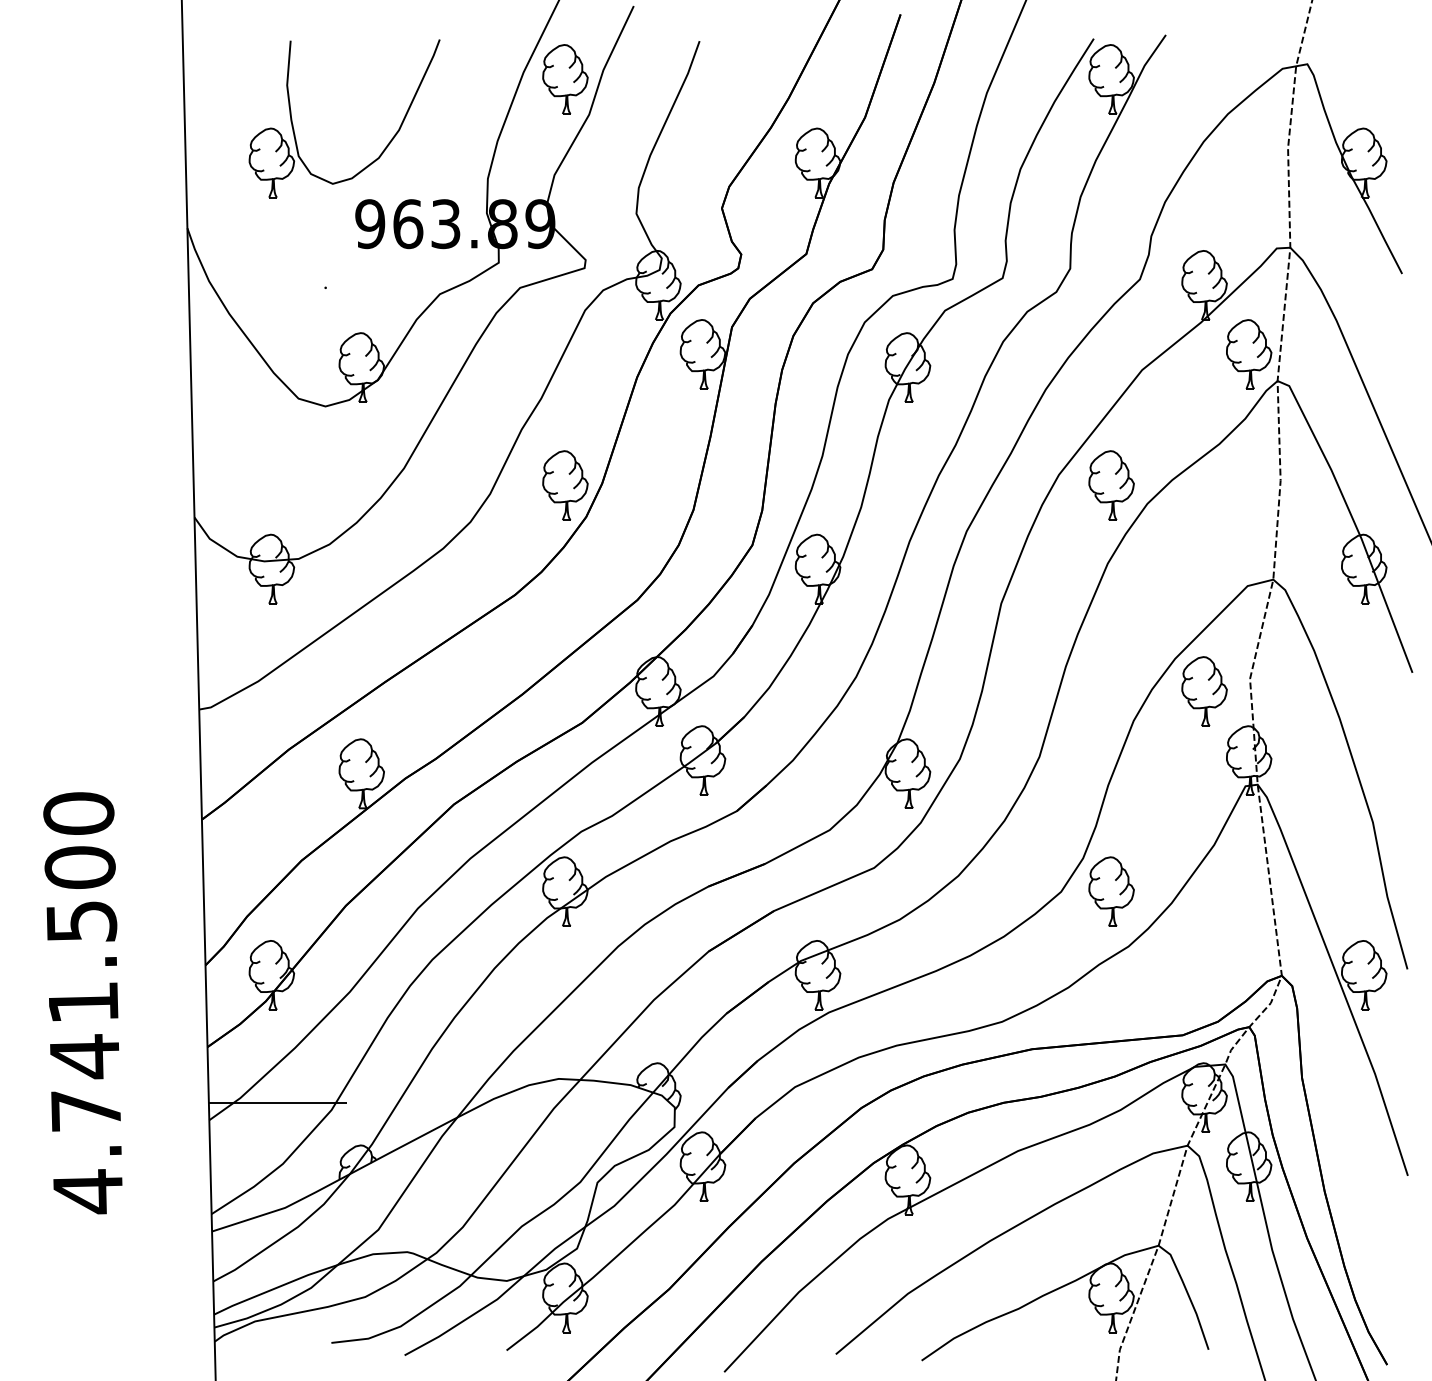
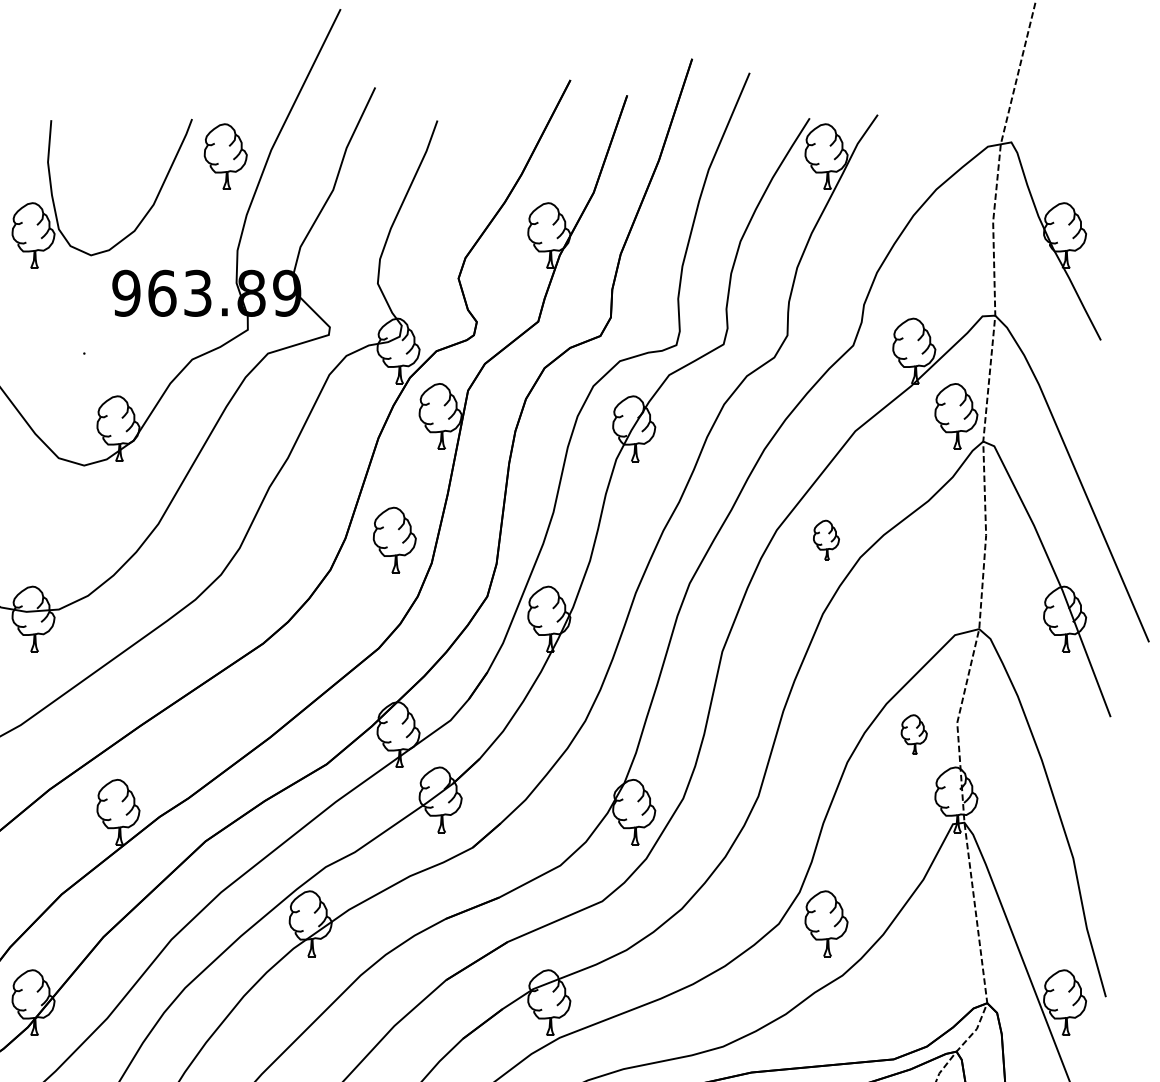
part: (565, 79) -> (225, 156), moved
part: (565, 485) -> (394, 540), moved
part: (1111, 485) -> (826, 540), size x0.6
part: (1204, 691) -> (914, 734), size x0.6

